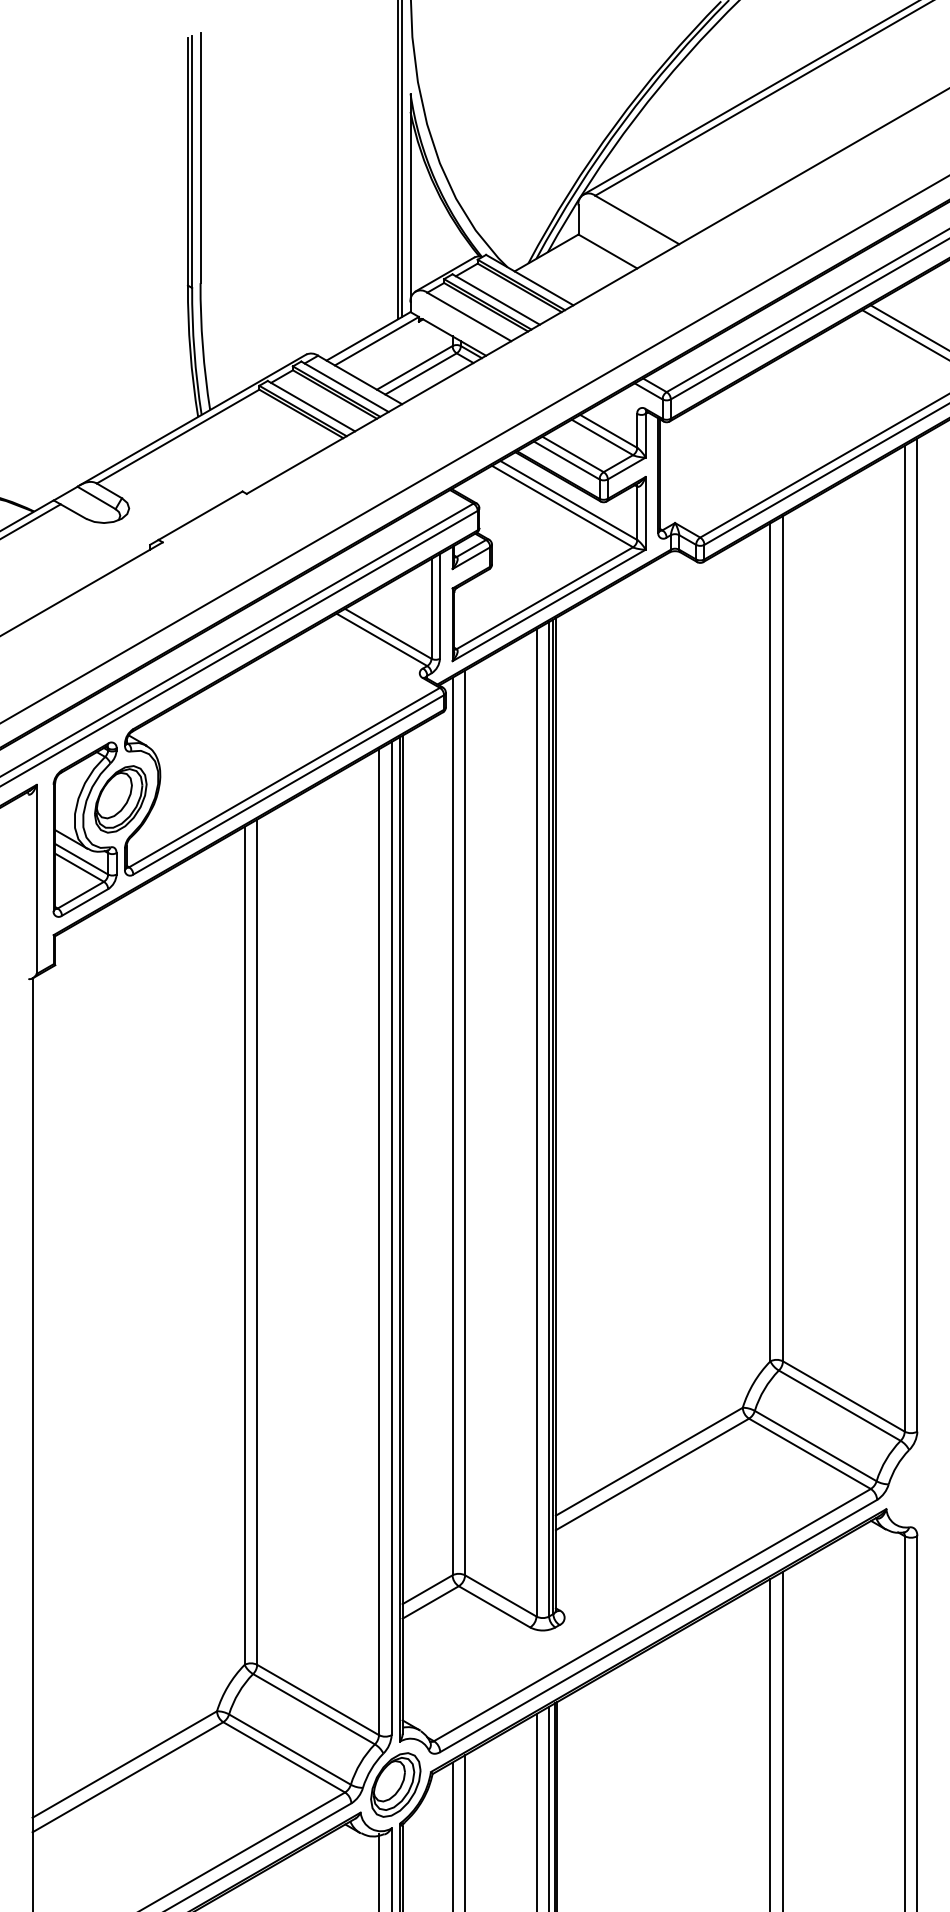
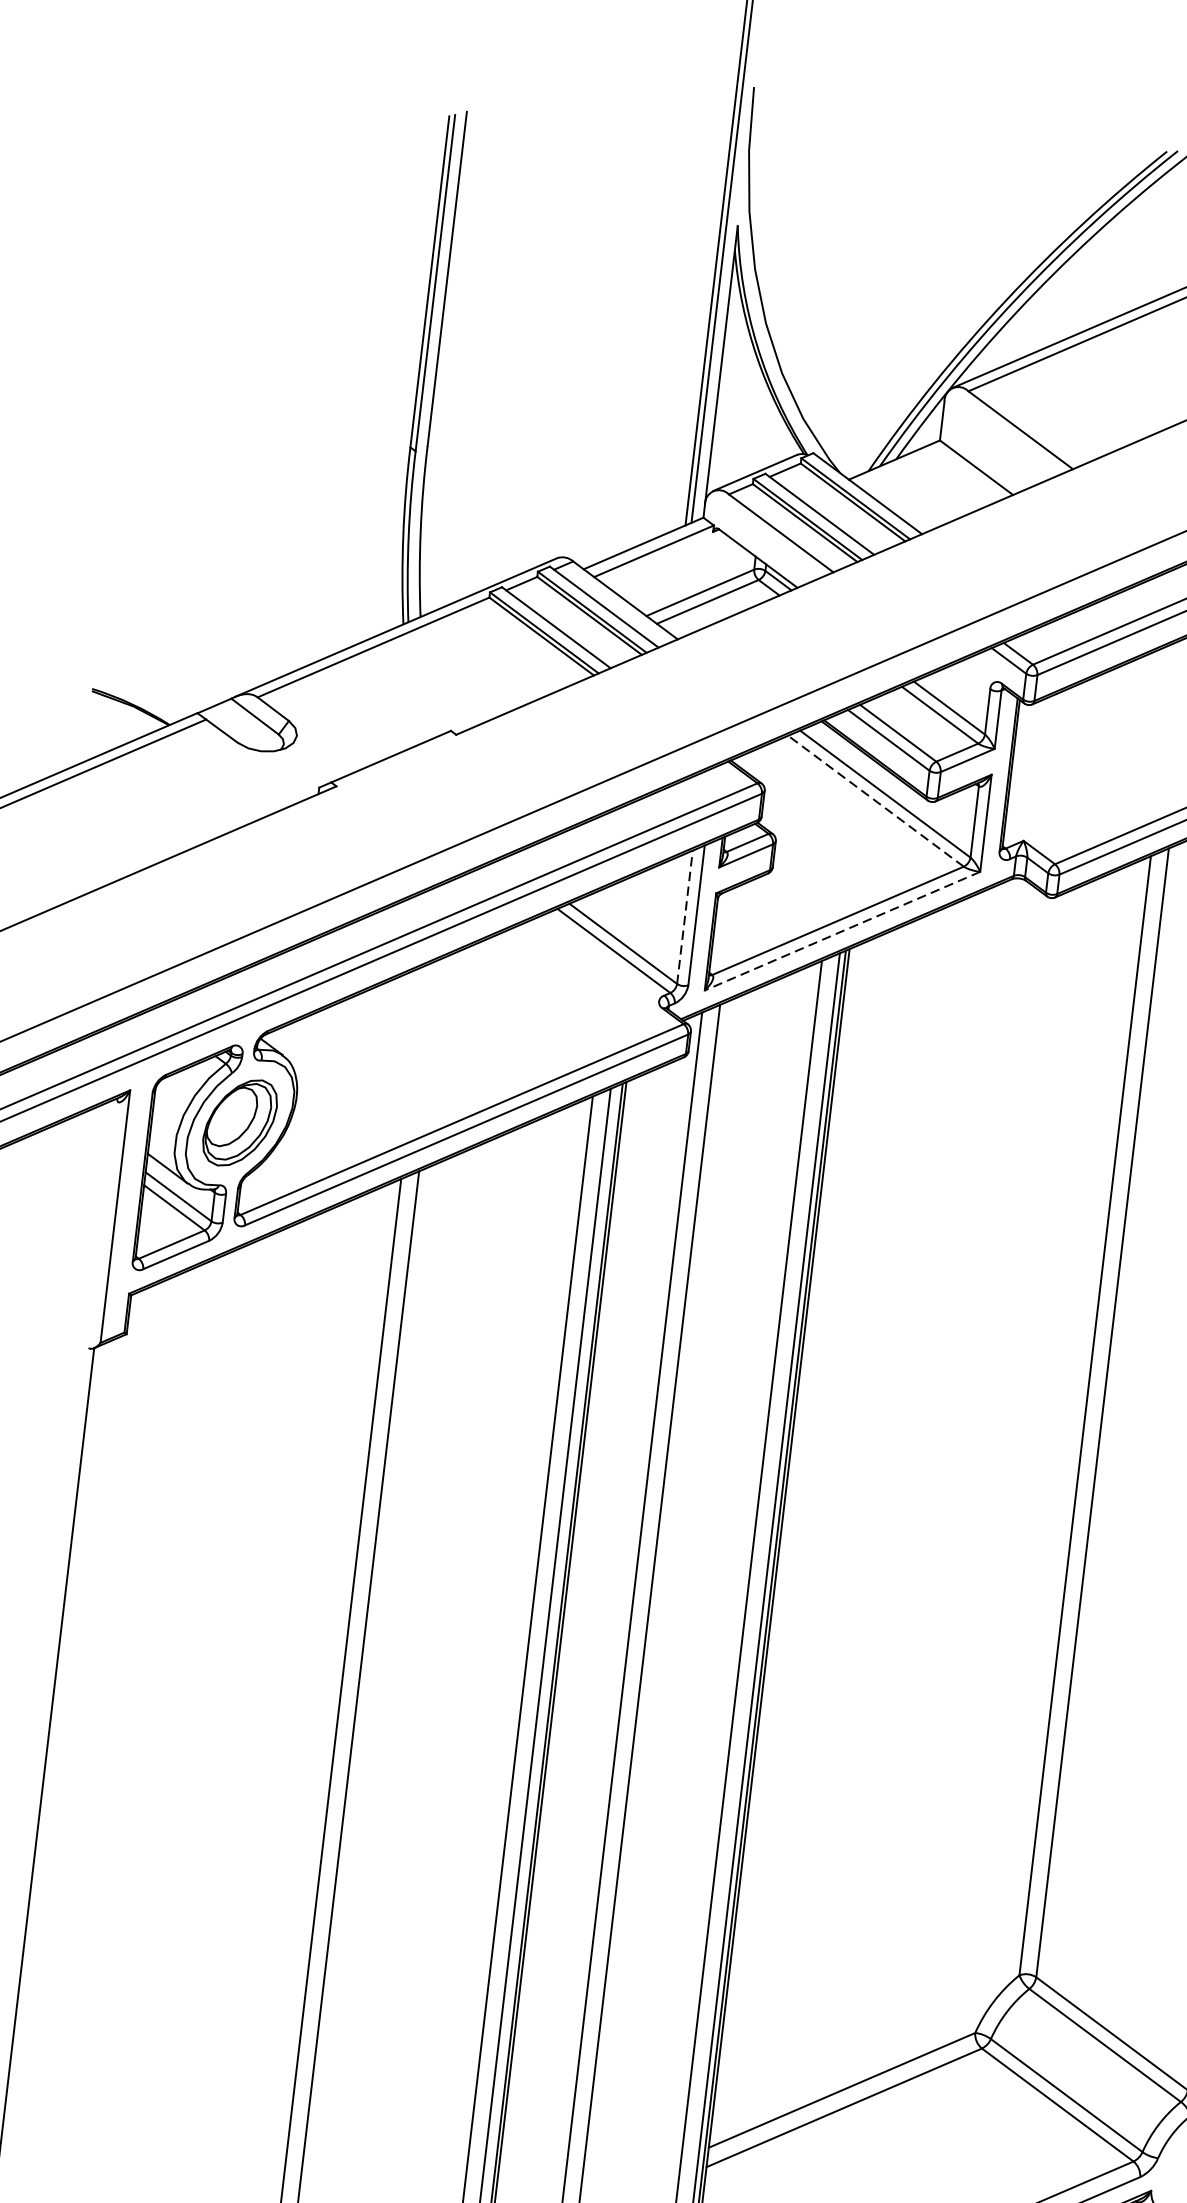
line: (562, 506) -> (875, 801), solid -> dashed
line: (549, 605) -> (843, 931), solid -> dashed
line: (431, 608) -> (684, 916), solid -> dashed

